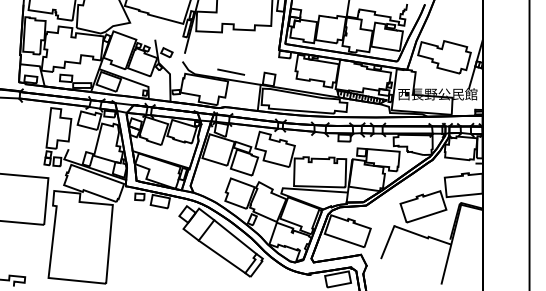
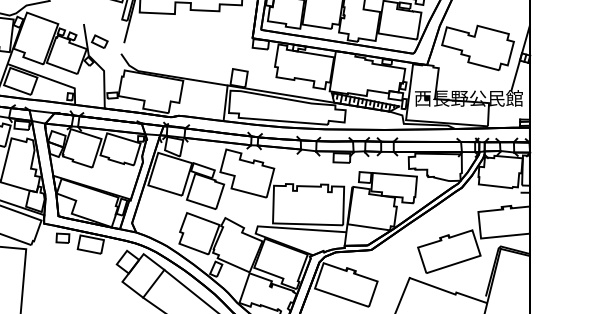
line: (231, 71) -> (187, 67), removed

